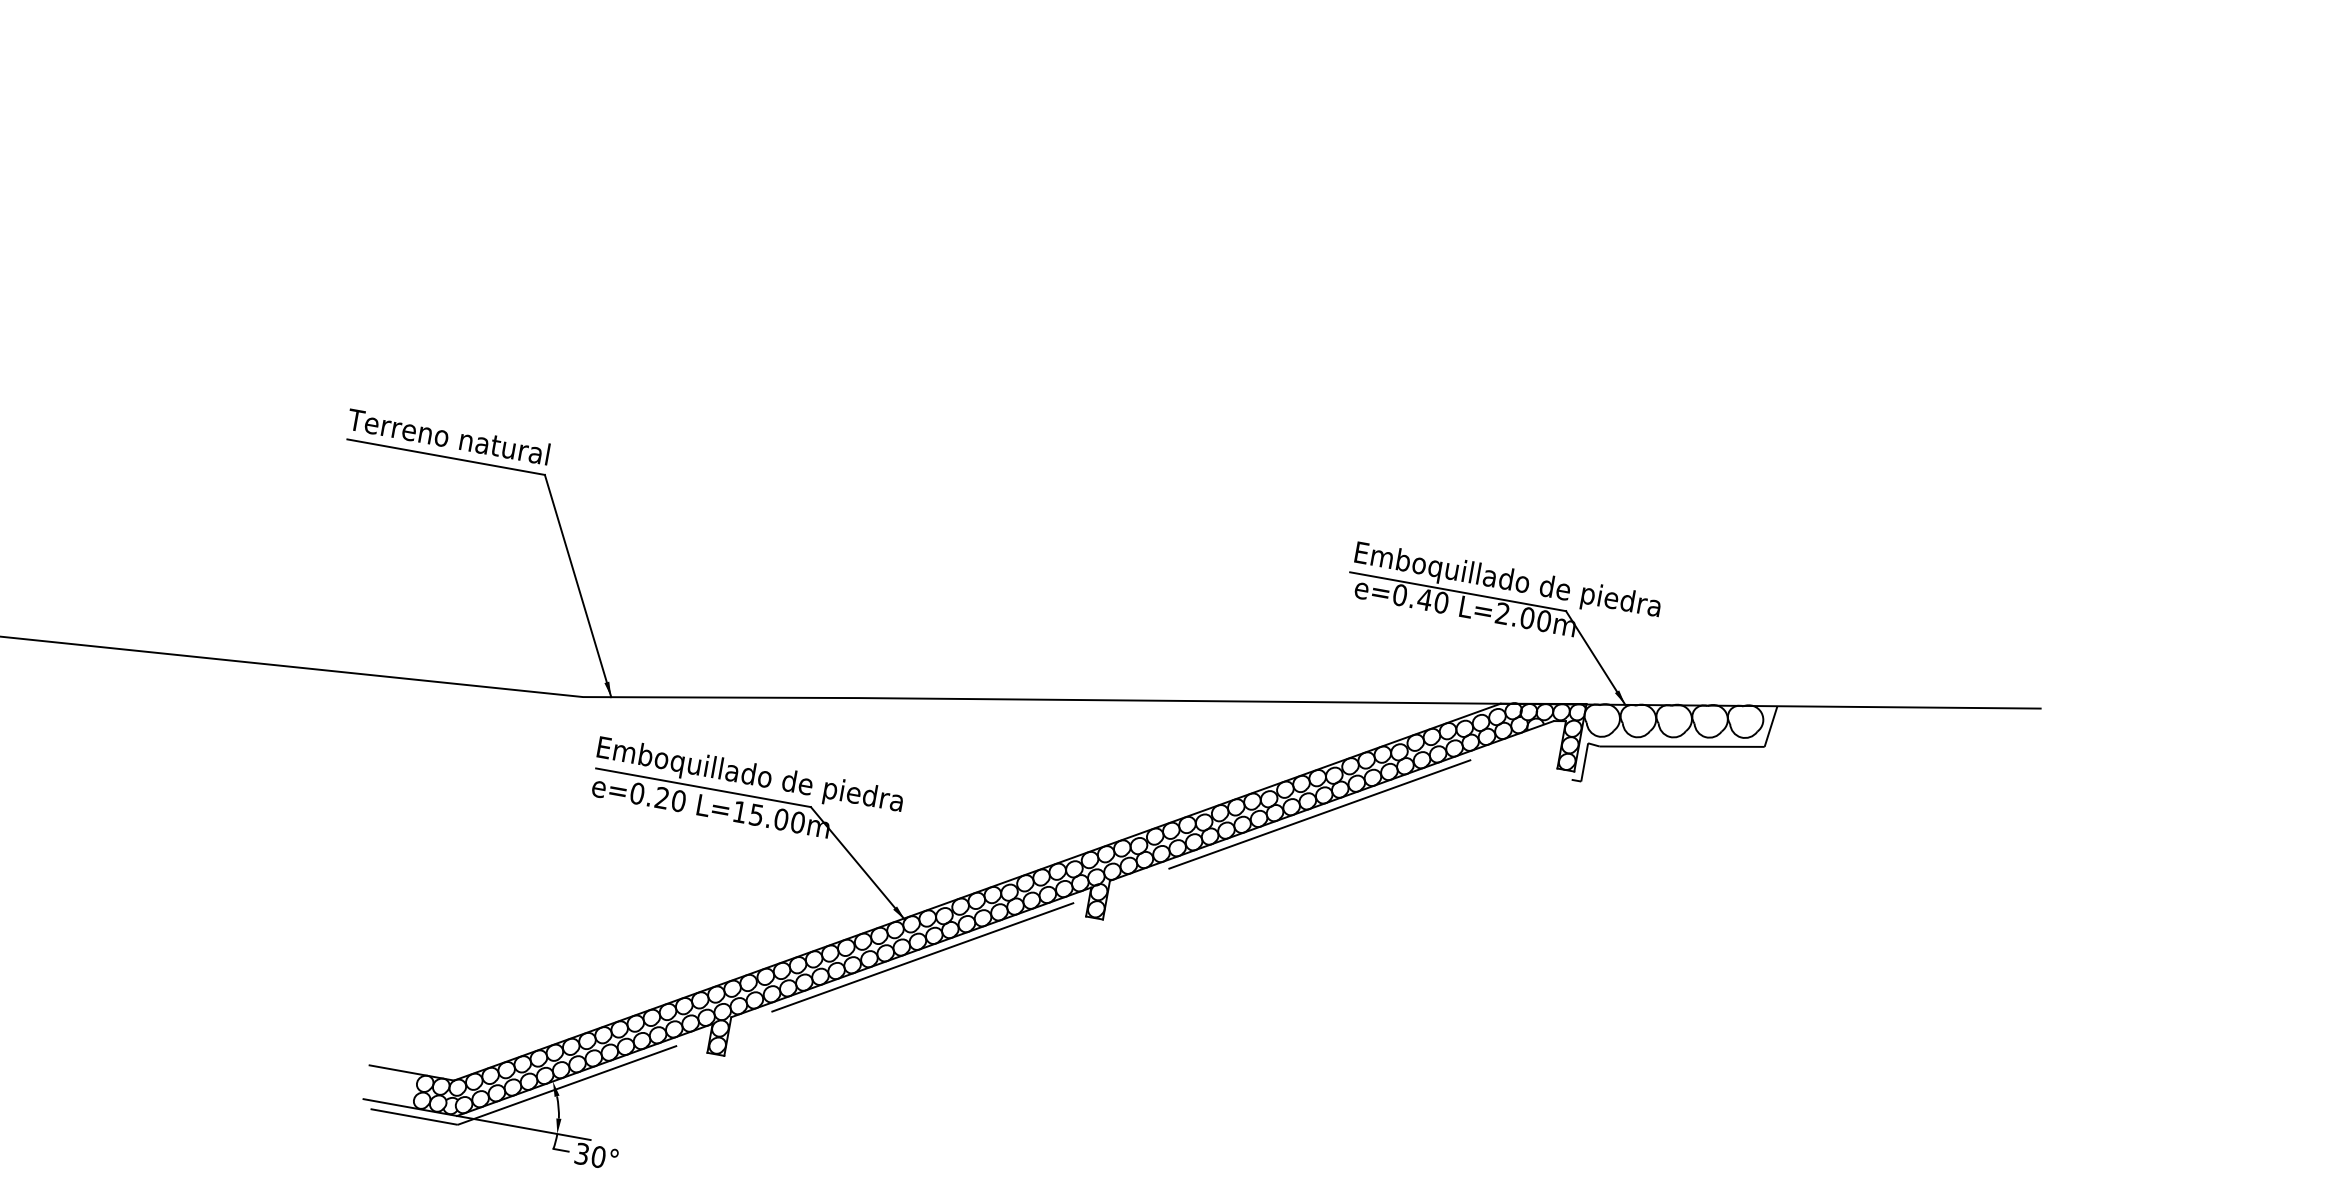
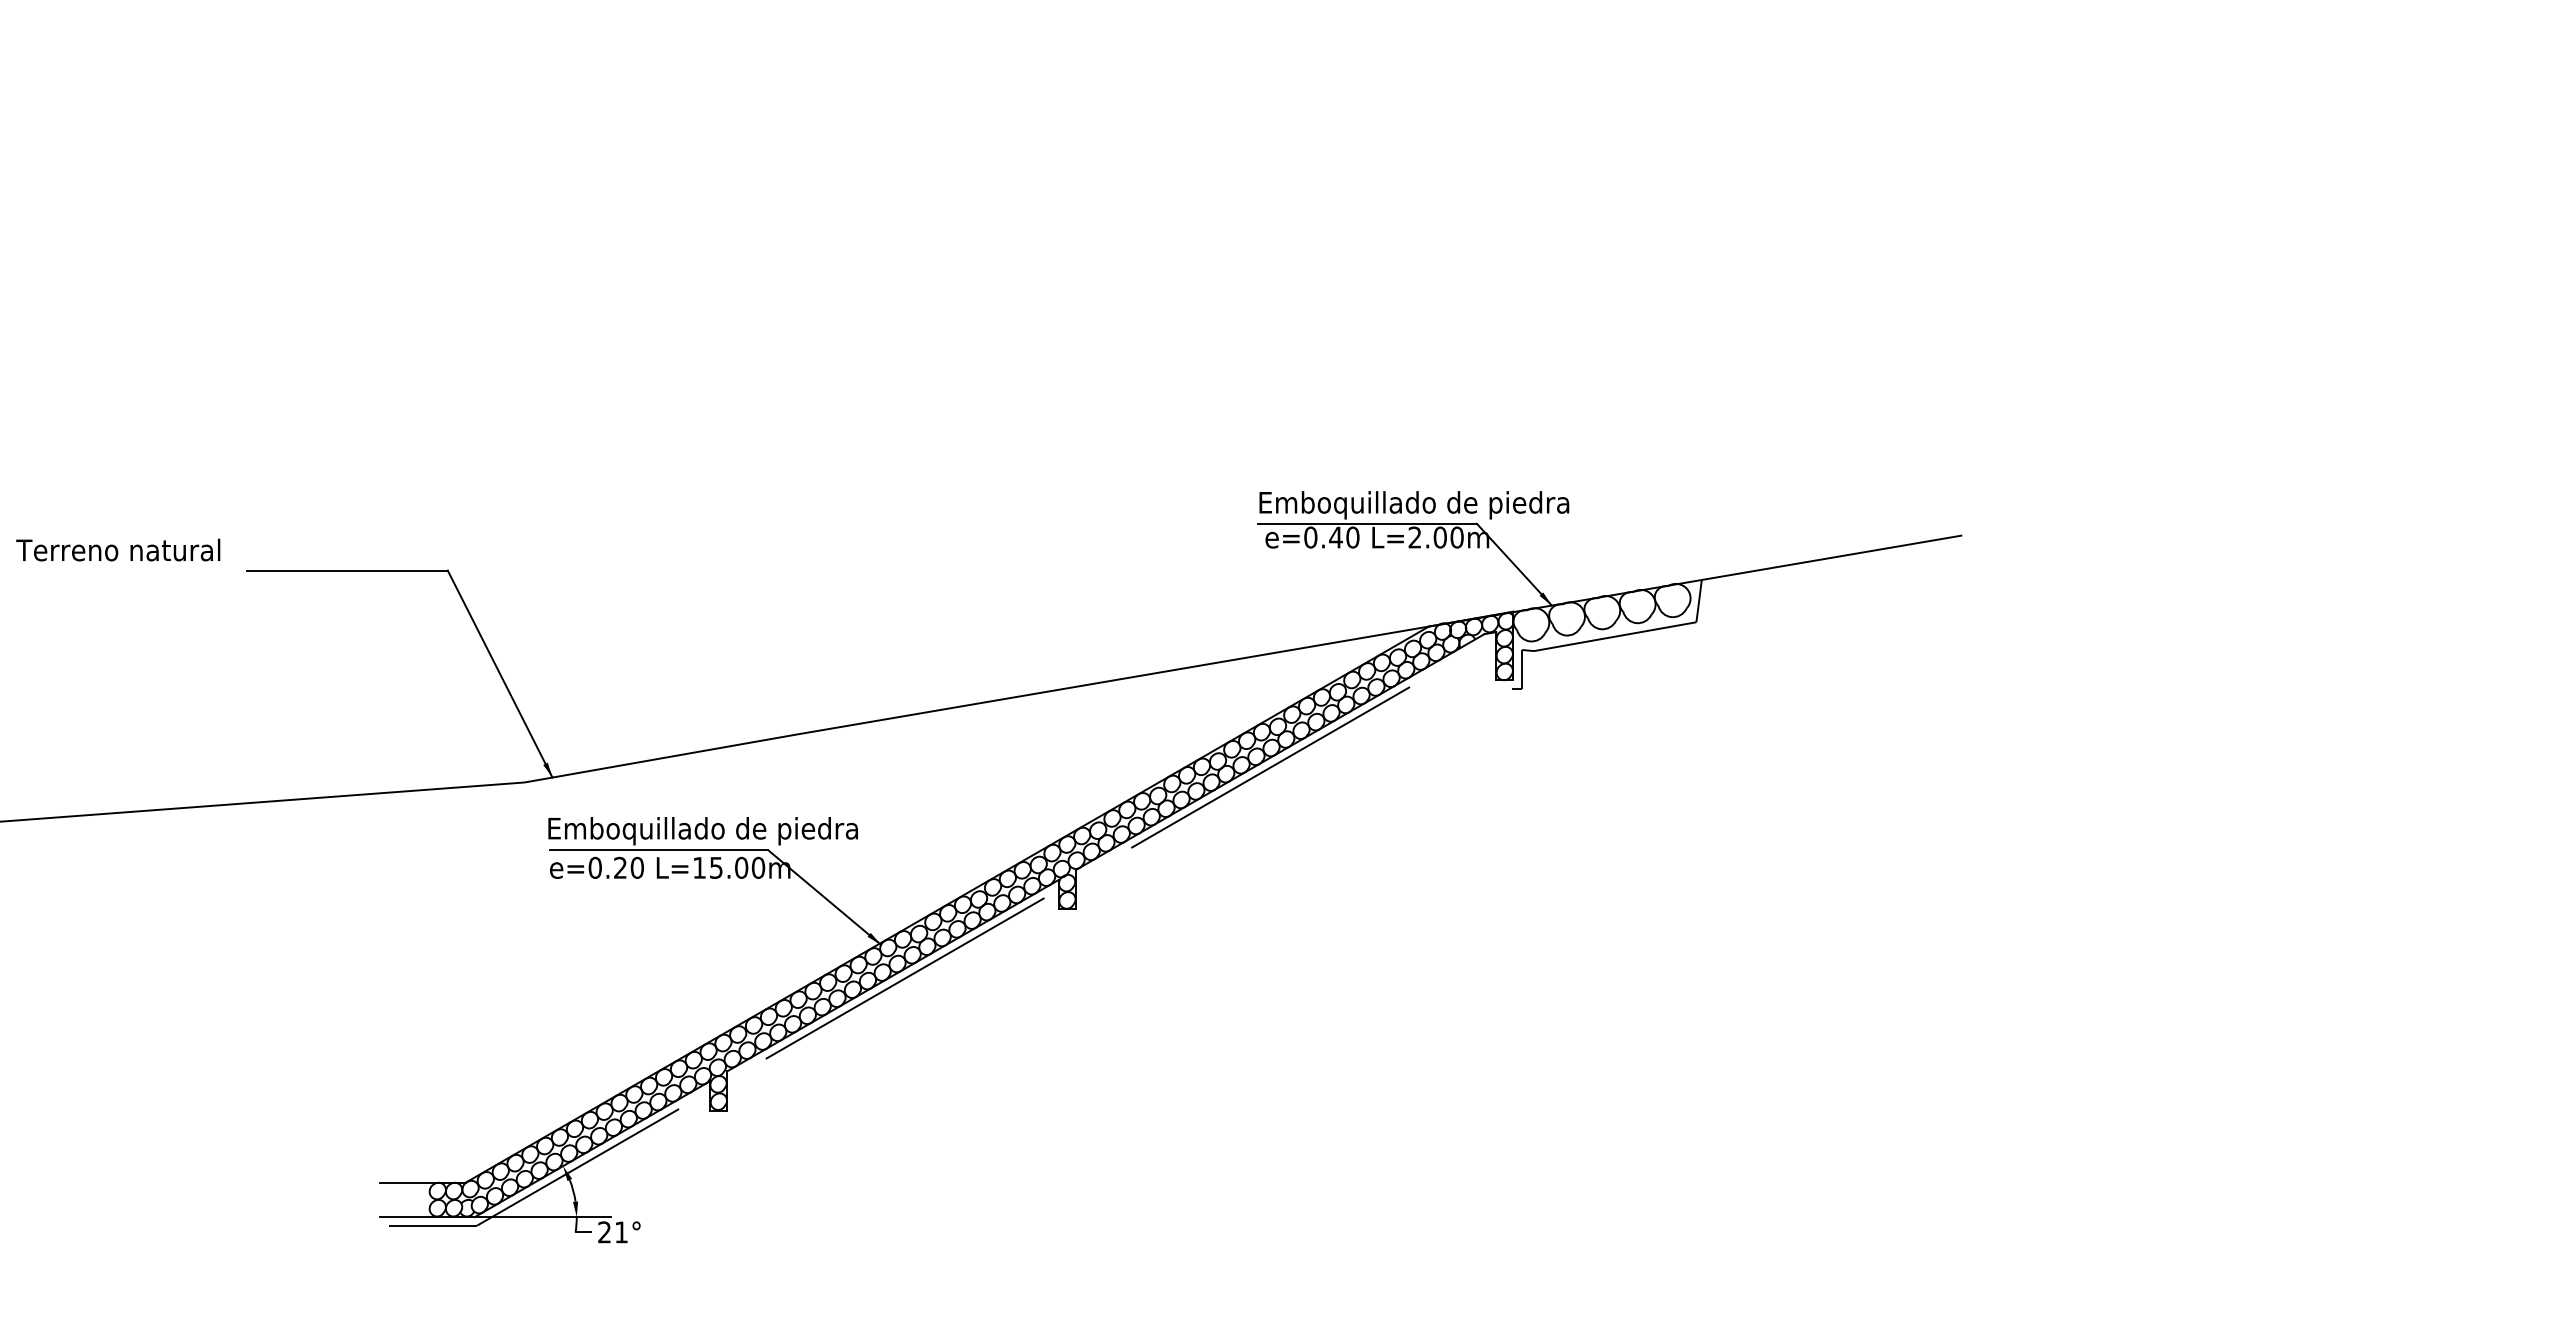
text: (448, 436) -> (118, 549), moved
text: (590, 1155) -> (613, 1232), 30° -> 21°

